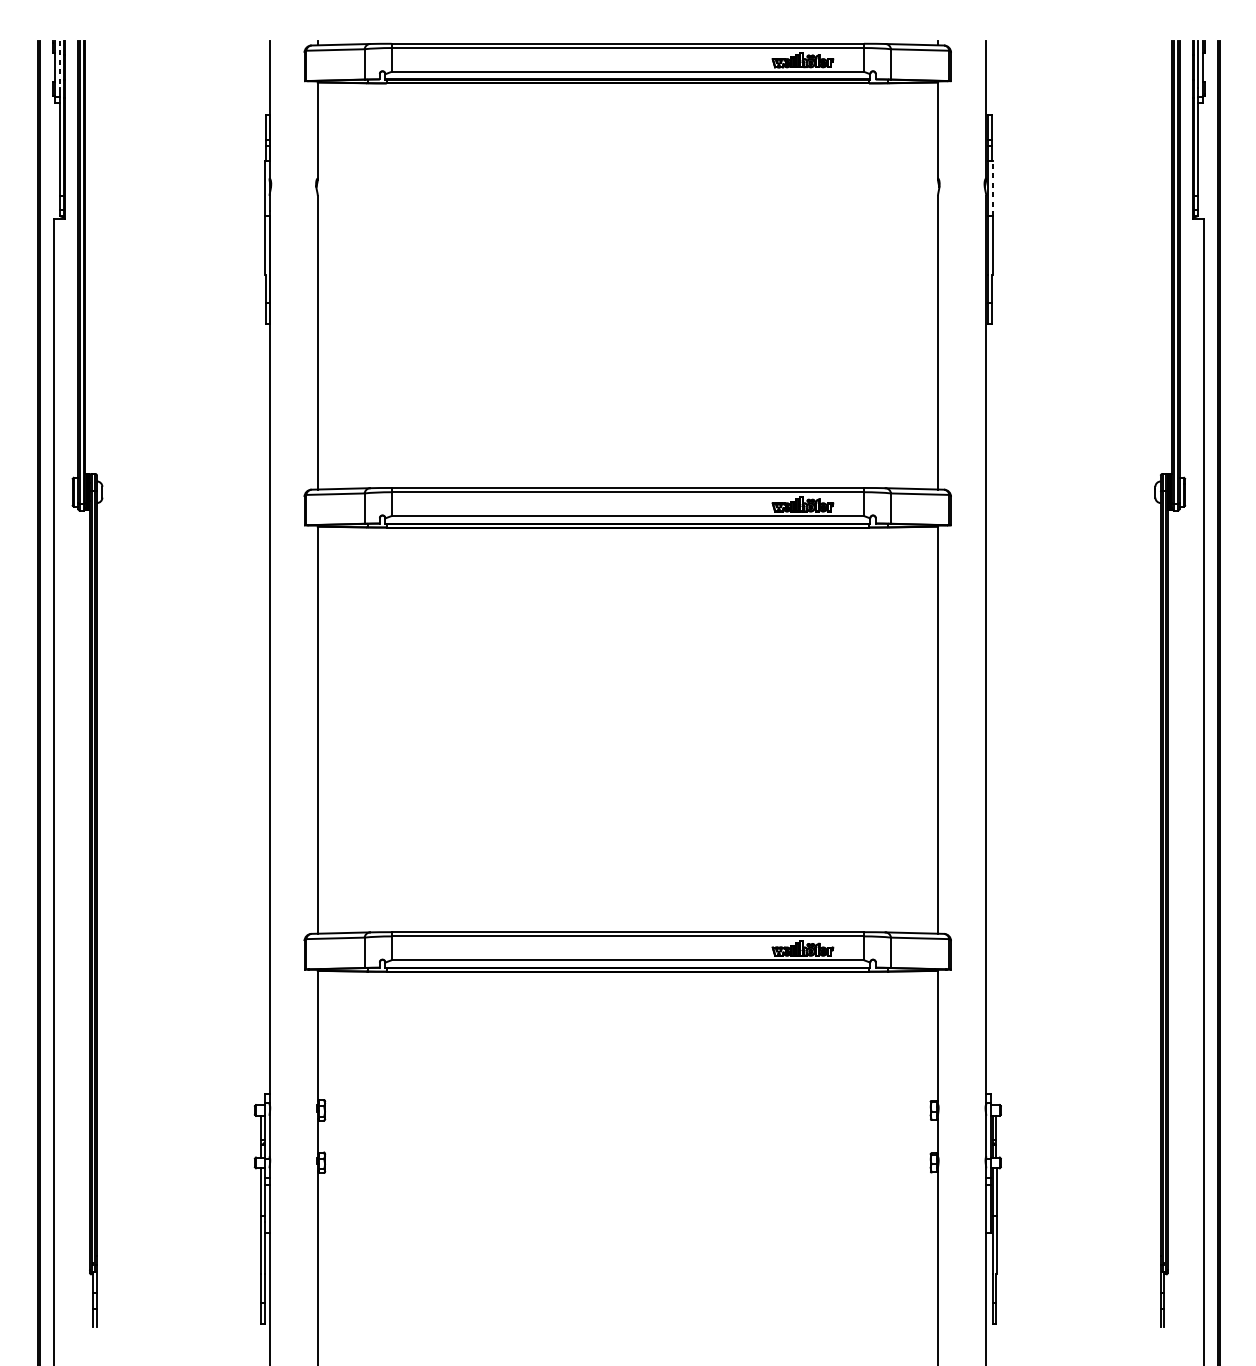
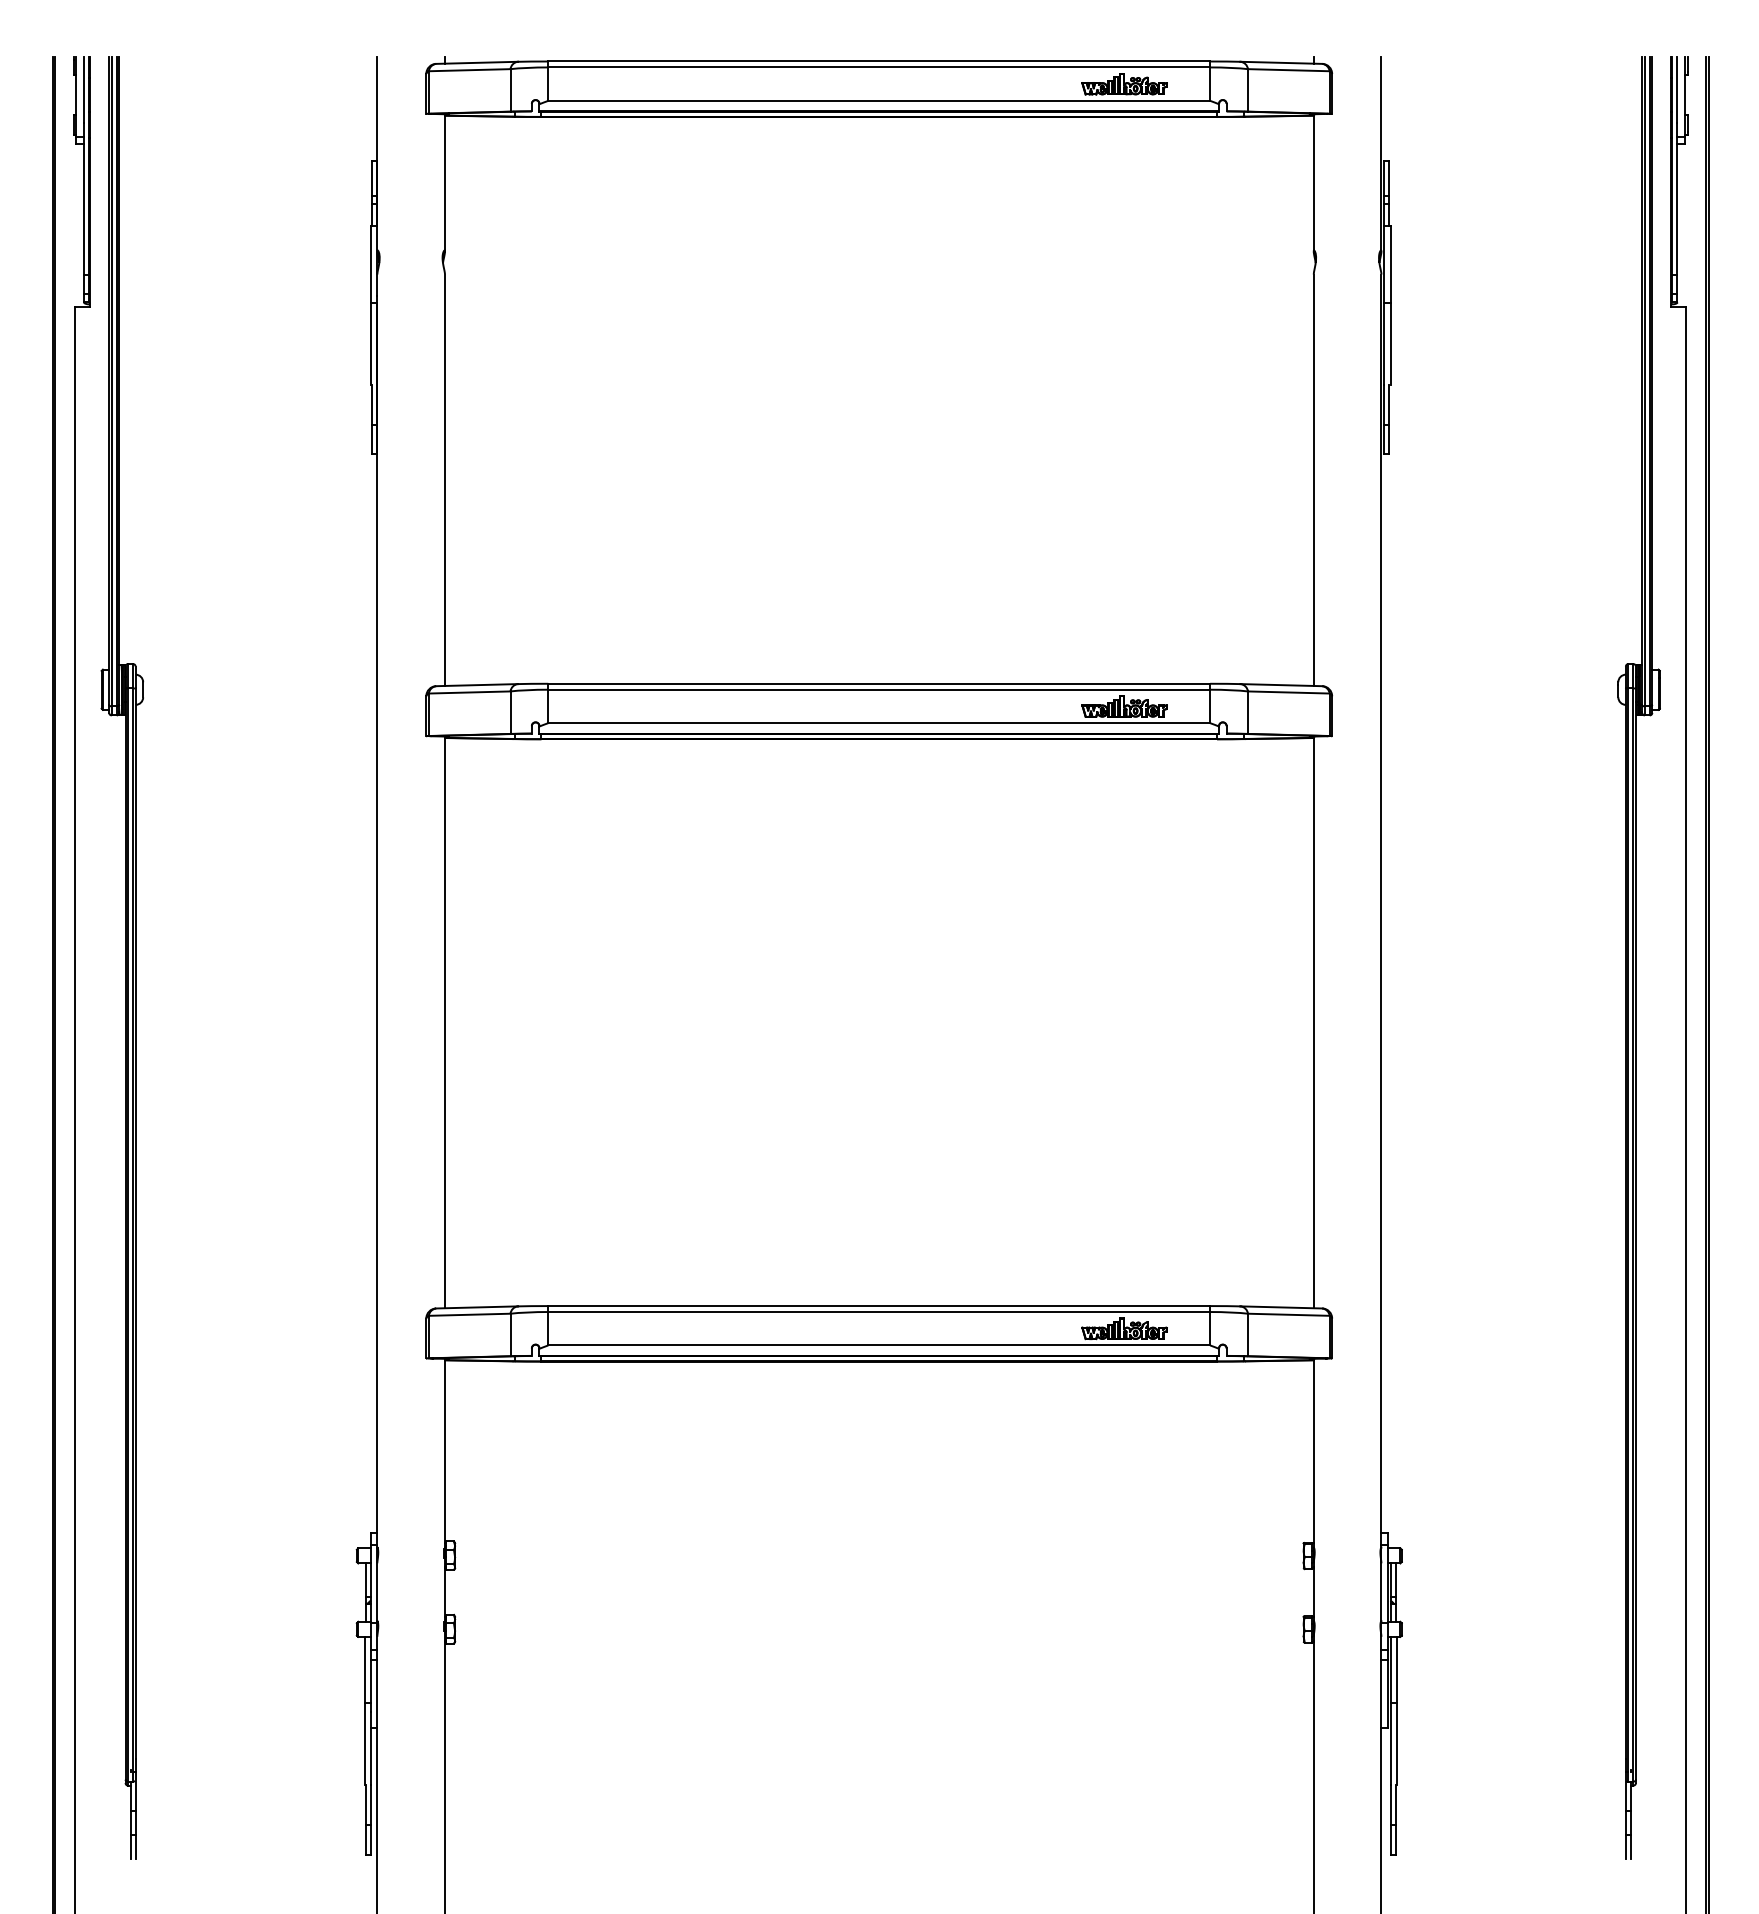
line: (60, 64) -> (84, 90), dashed -> solid
line: (992, 188) -> (1390, 264), dashed -> solid

